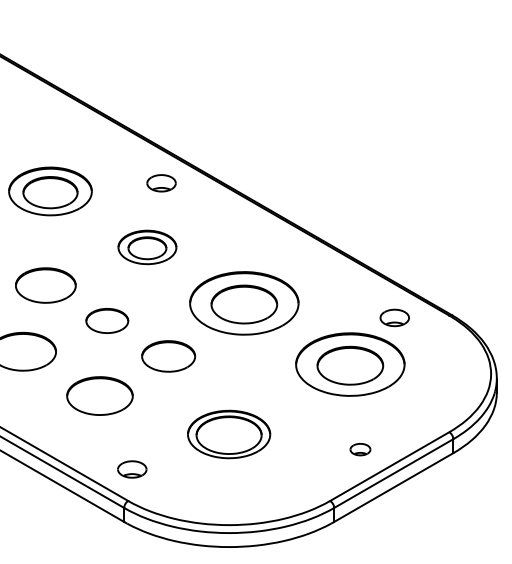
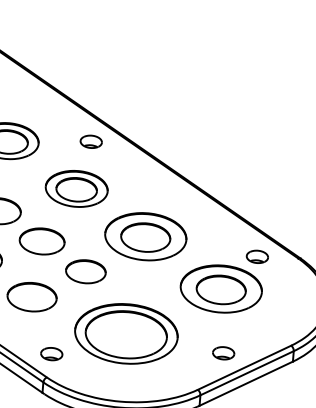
part: (147, 247) -> (76, 188), size x1.43
part: (107, 320) -> (42, 241), size x1.43
part: (228, 434) -> (125, 333), size x1.67
part: (360, 449) -> (223, 353), size x1.43

